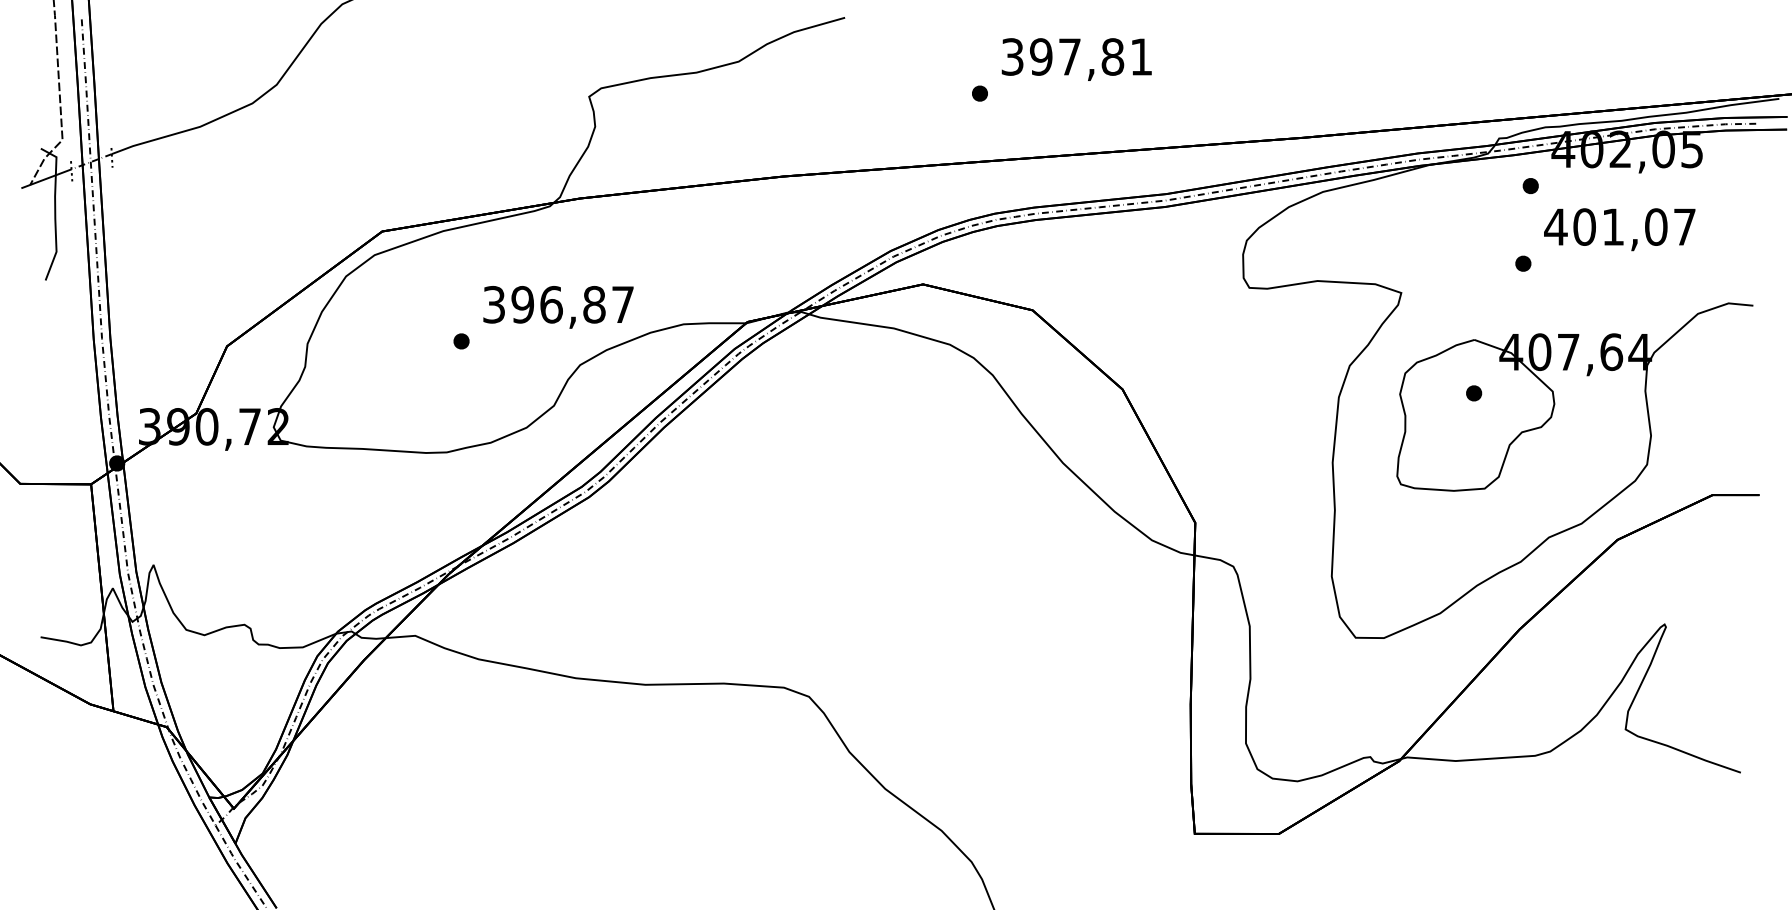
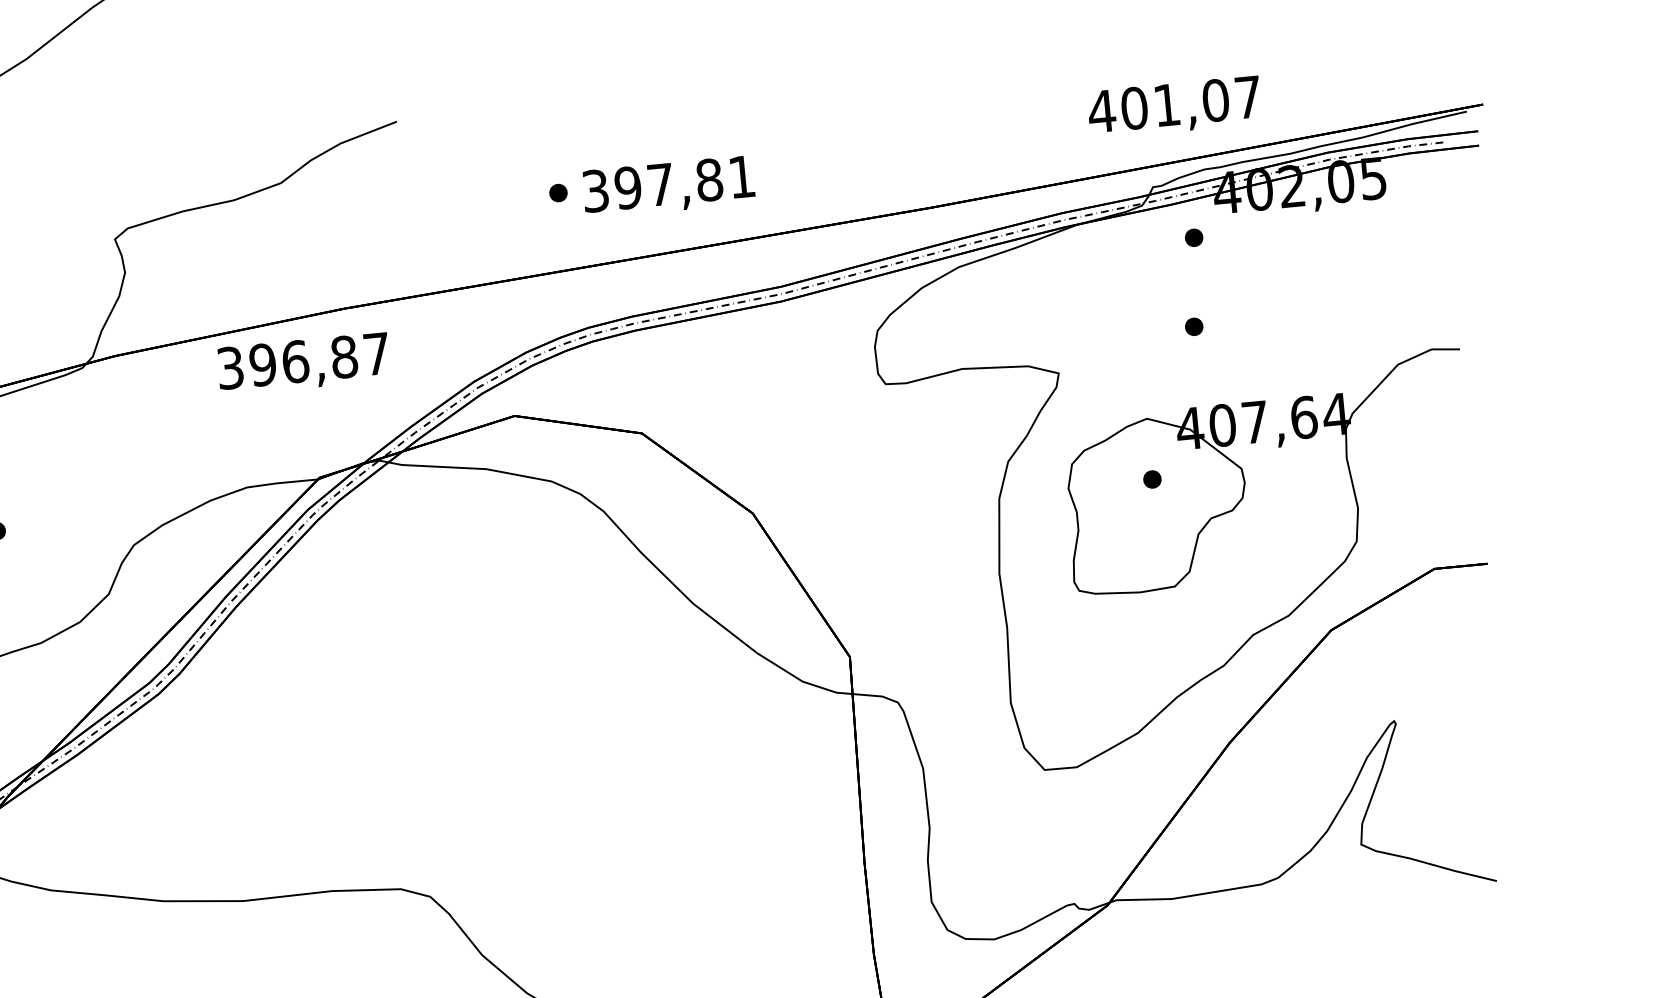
text: (1076, 59) -> (668, 186), moved
text: (1619, 229) -> (1174, 107), moved
text: (558, 307) -> (303, 364), moved

